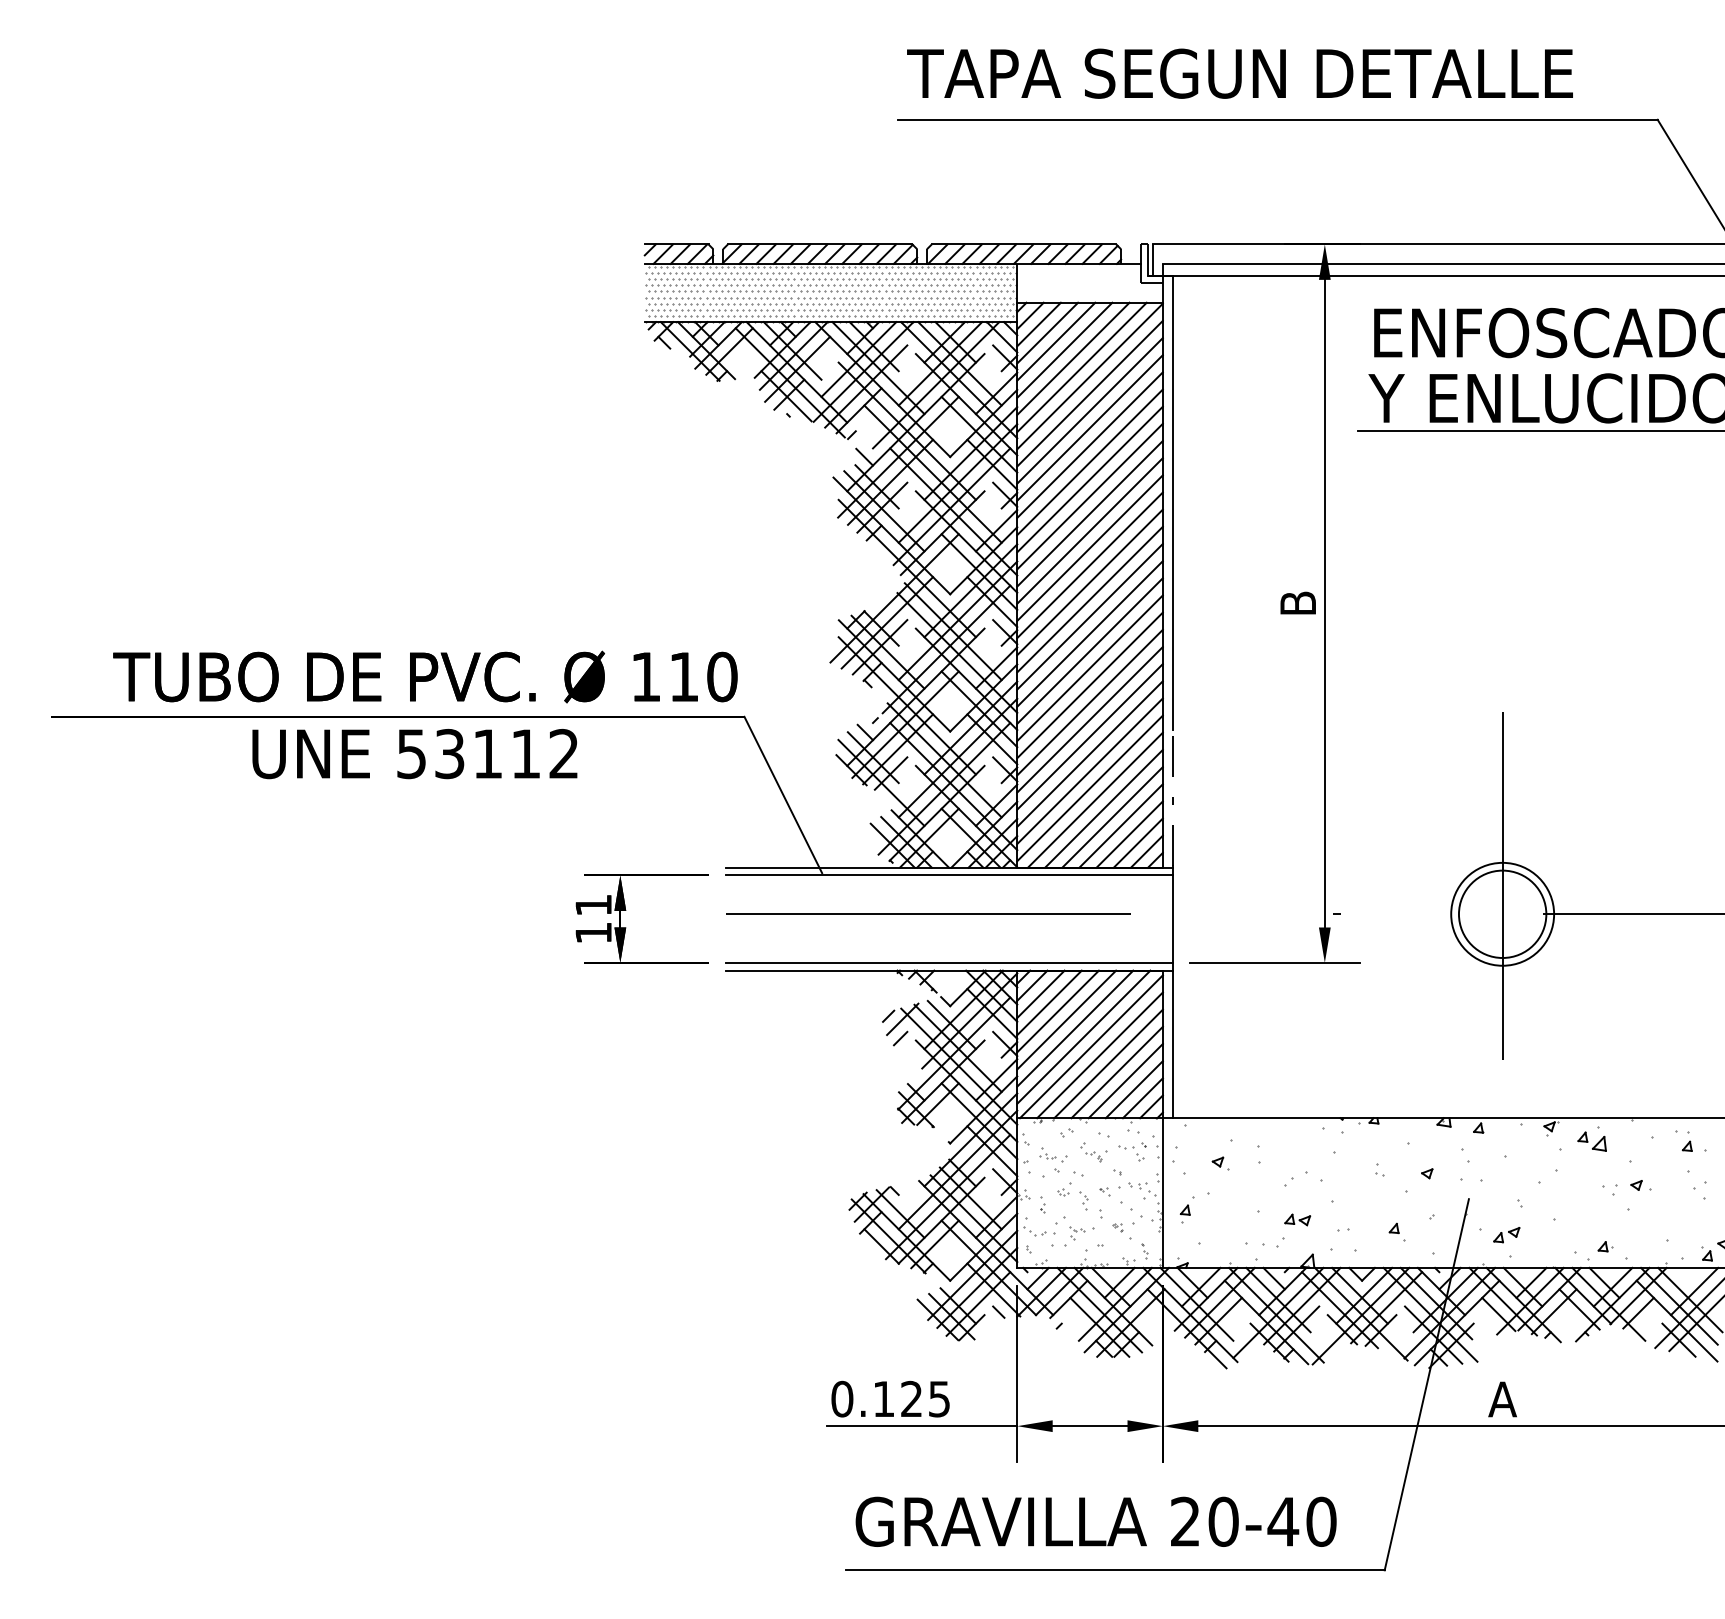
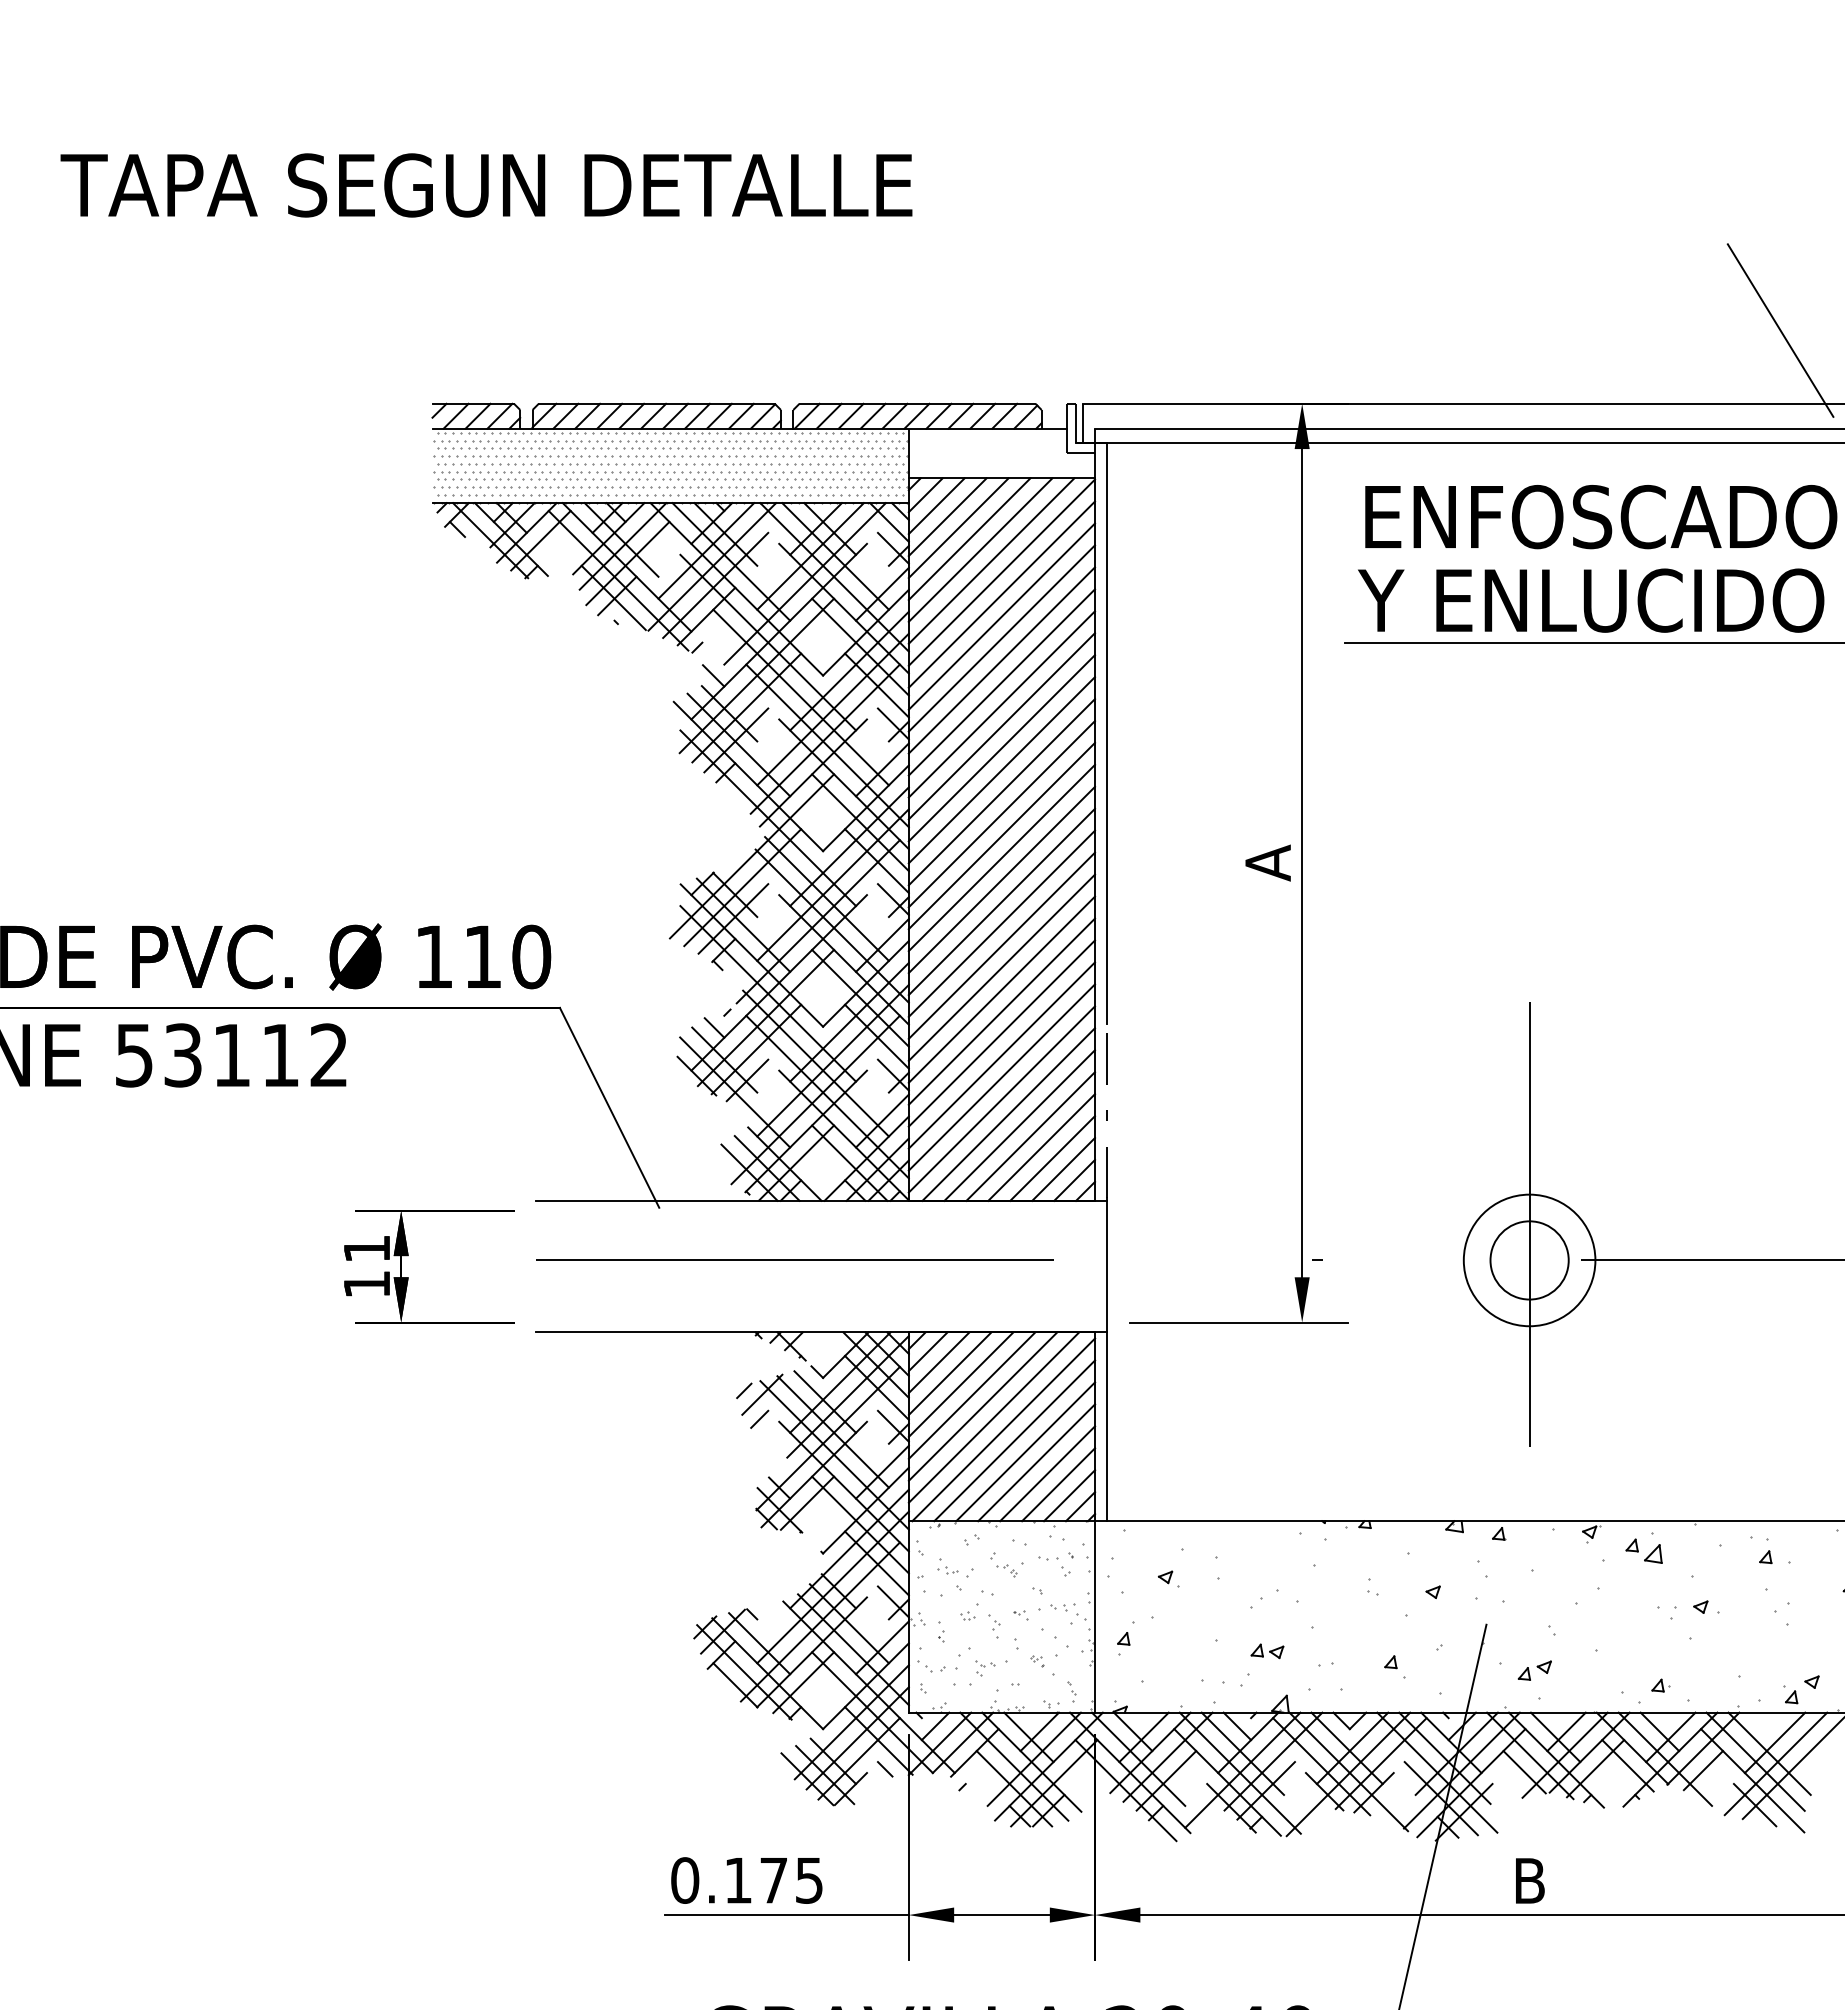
text: (1239, 73) -> (485, 185), moved
line: (1277, 119) -> (1241, 243), removed
text: (1297, 603) -> (1267, 862), B -> A
line: (949, 875) -> (822, 1210), removed
circle: (1502, 913) -> (1529, 1259), size x0.7
line: (949, 962) -> (822, 1322), removed
text: (911, 1398) -> (773, 1879), 0.125 -> 0.175
text: (1502, 1399) -> (1529, 1880), A -> B

